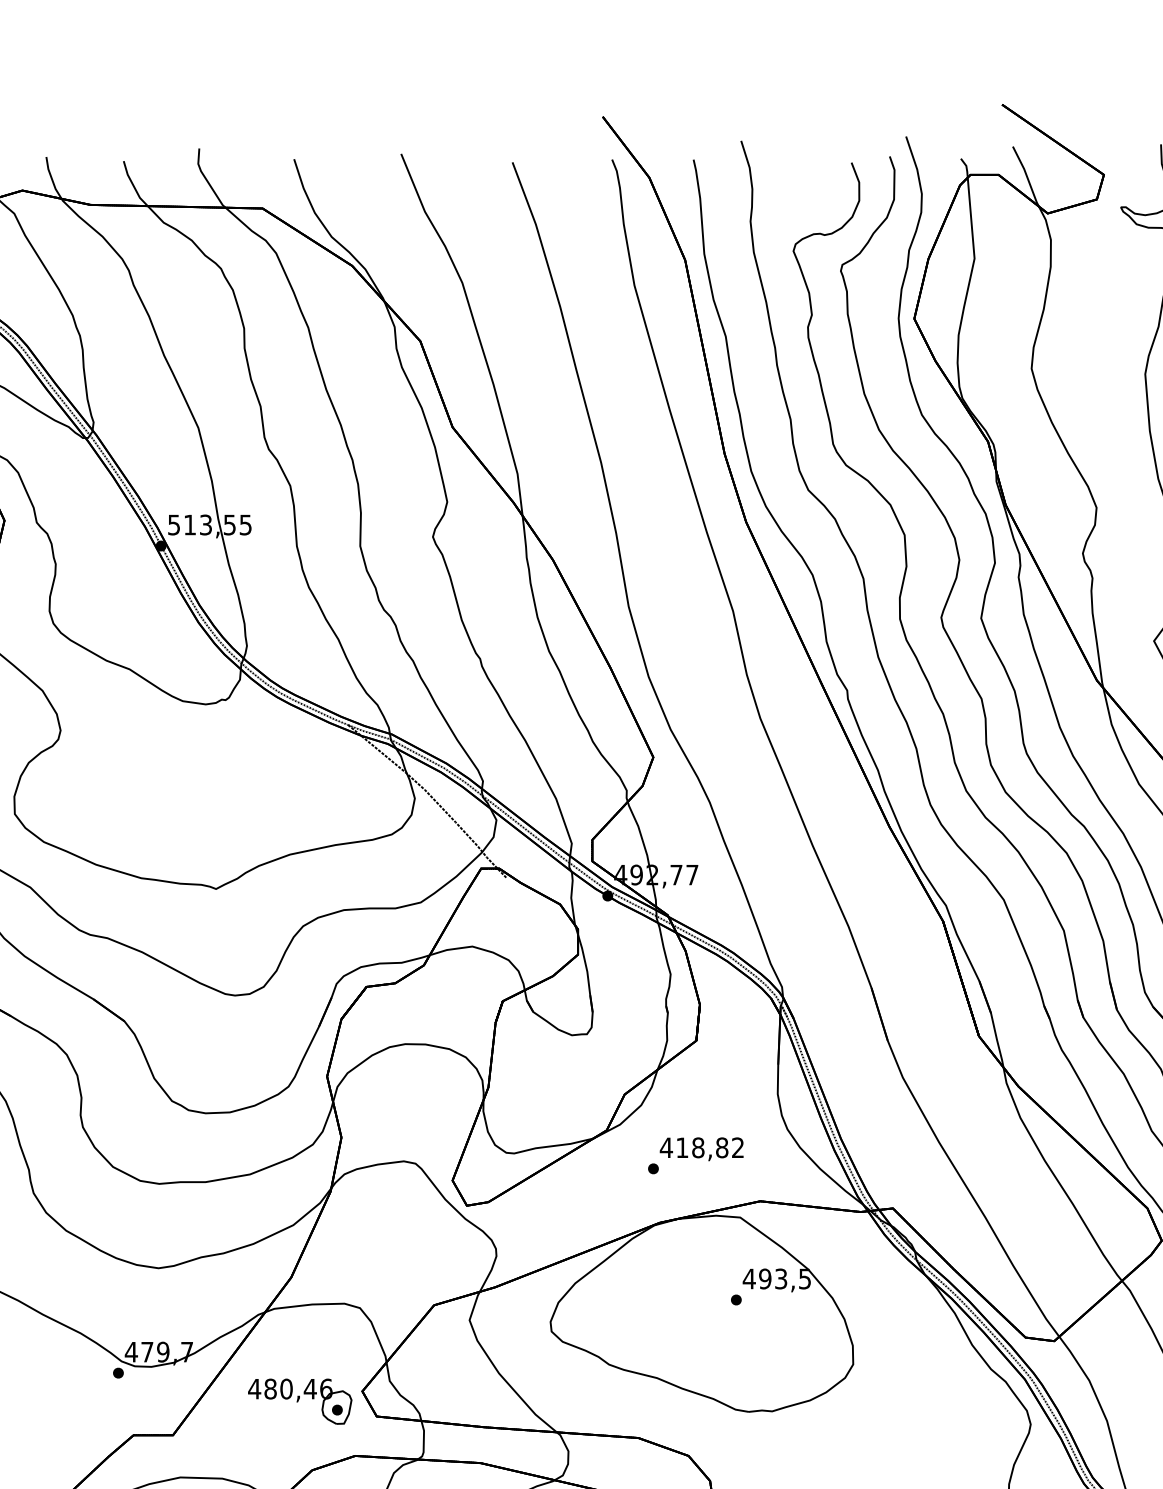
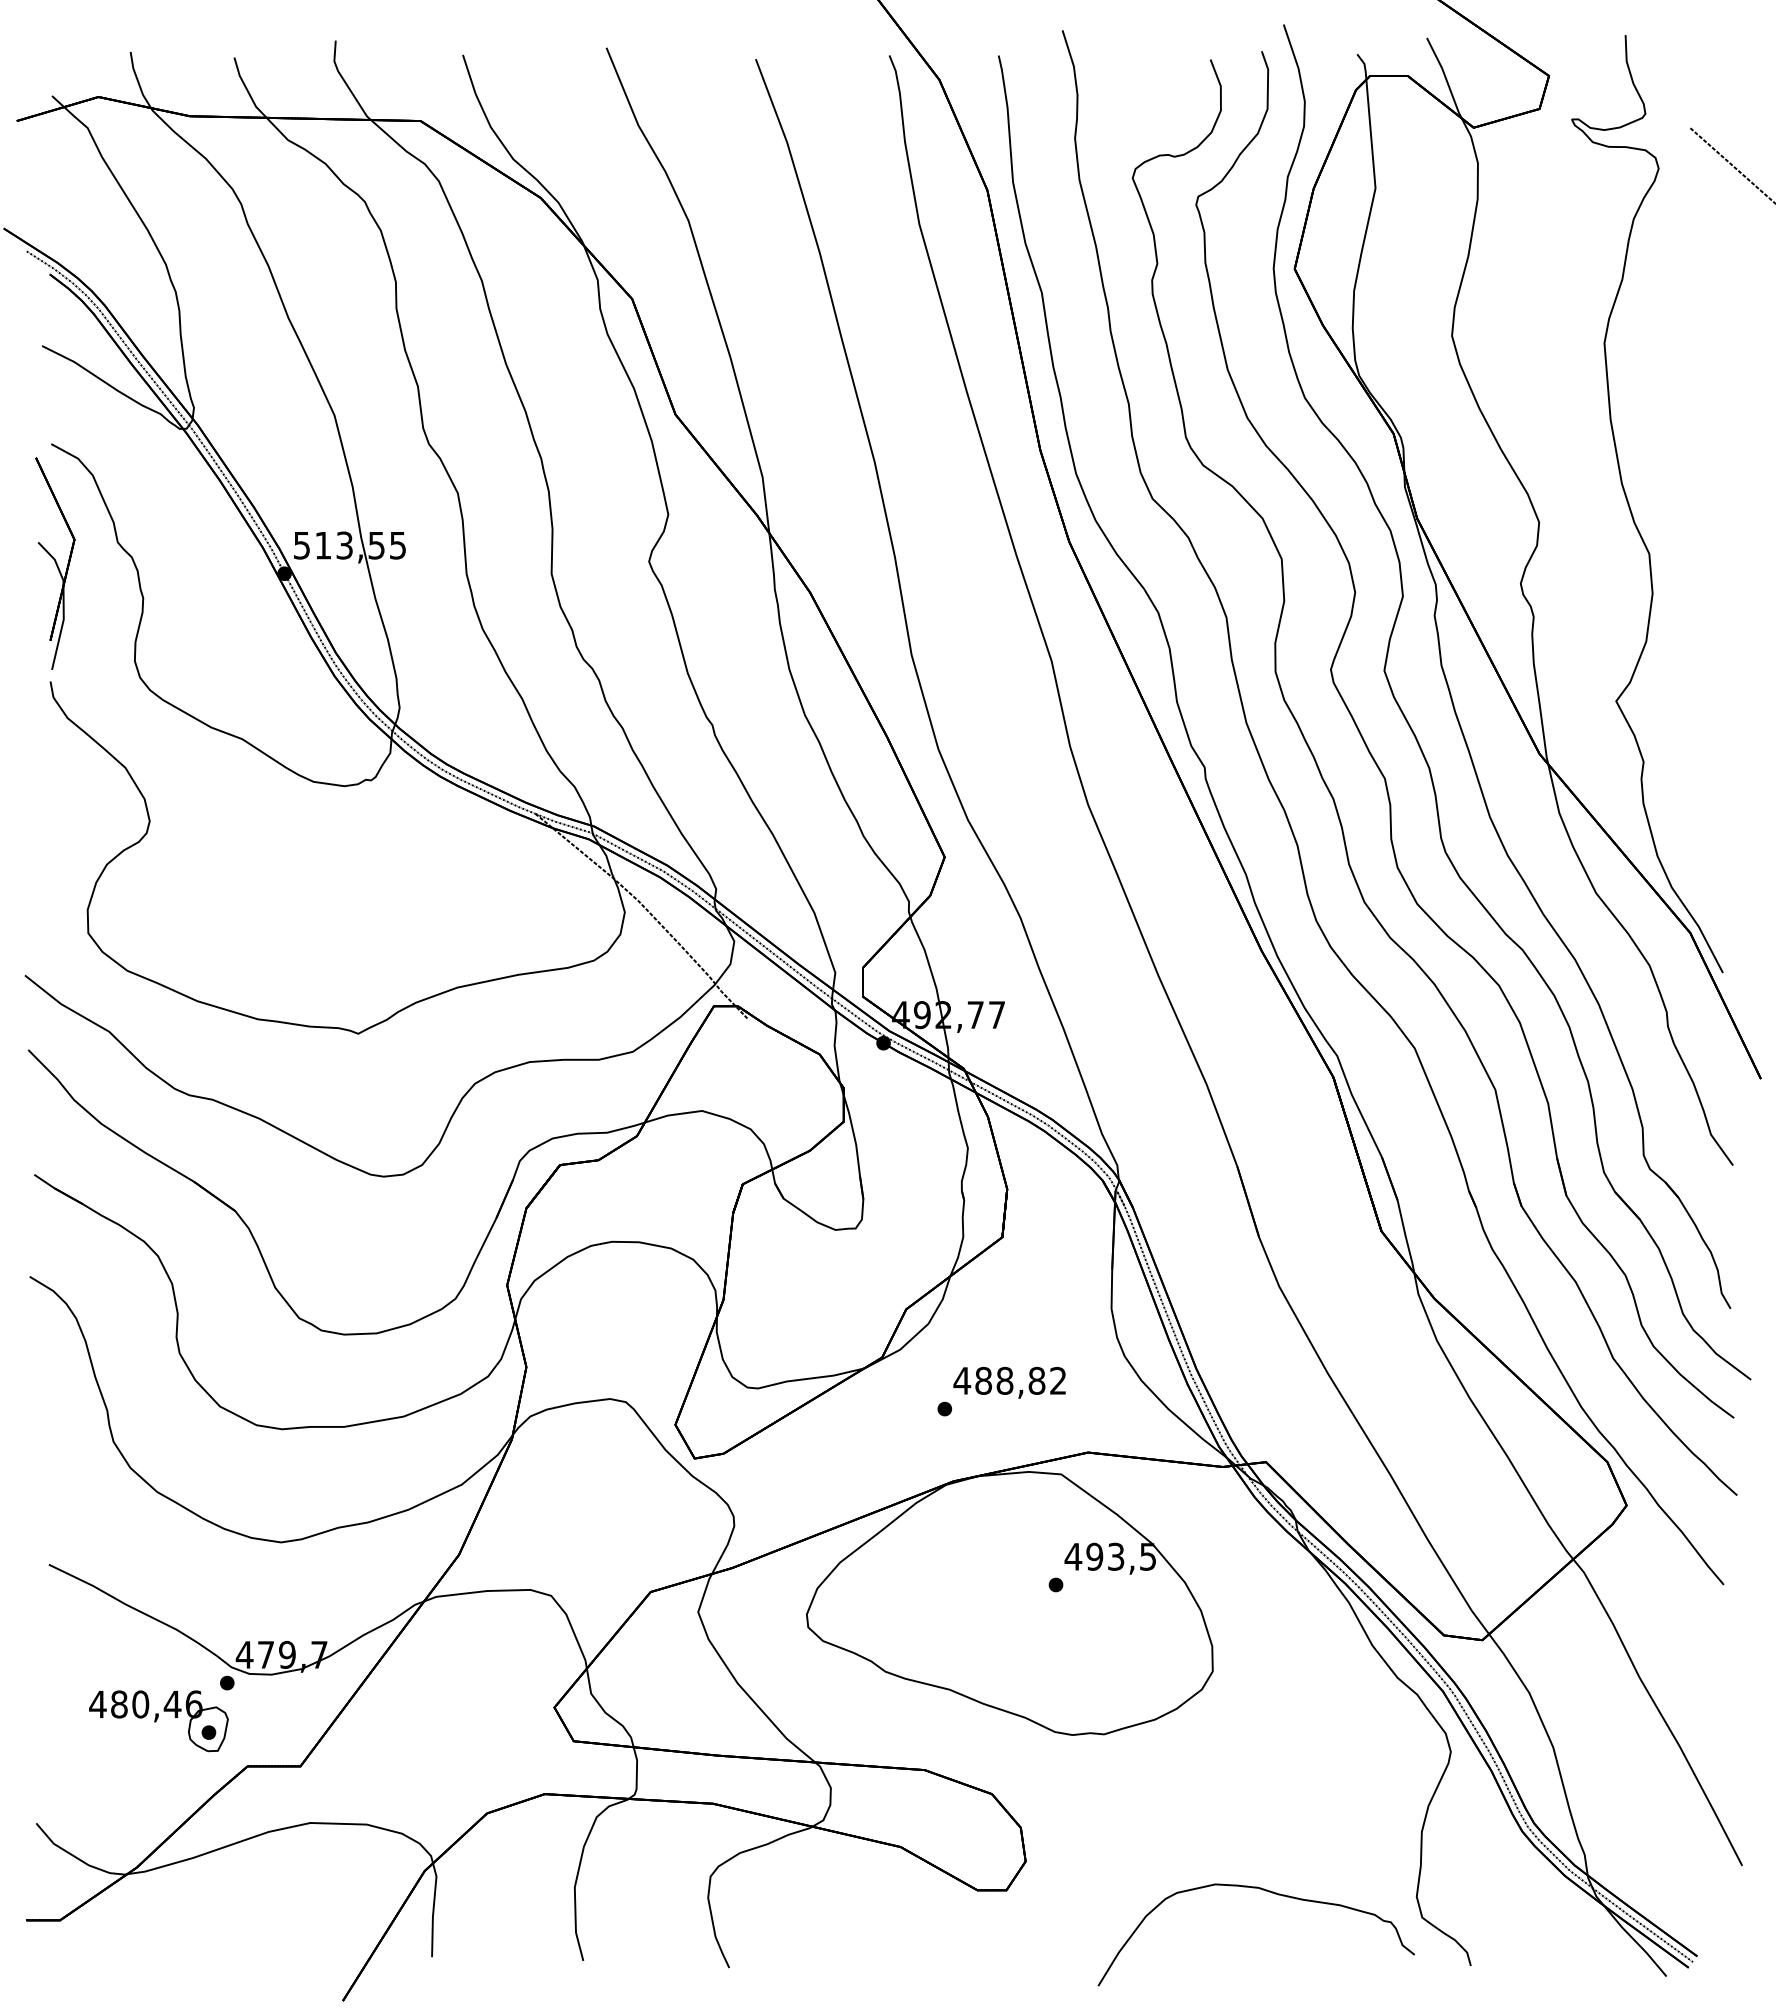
text: (682, 1147) -> (983, 1380), 418,82 -> 488,82
part: (299, 1401) -> (158, 1721), moved

